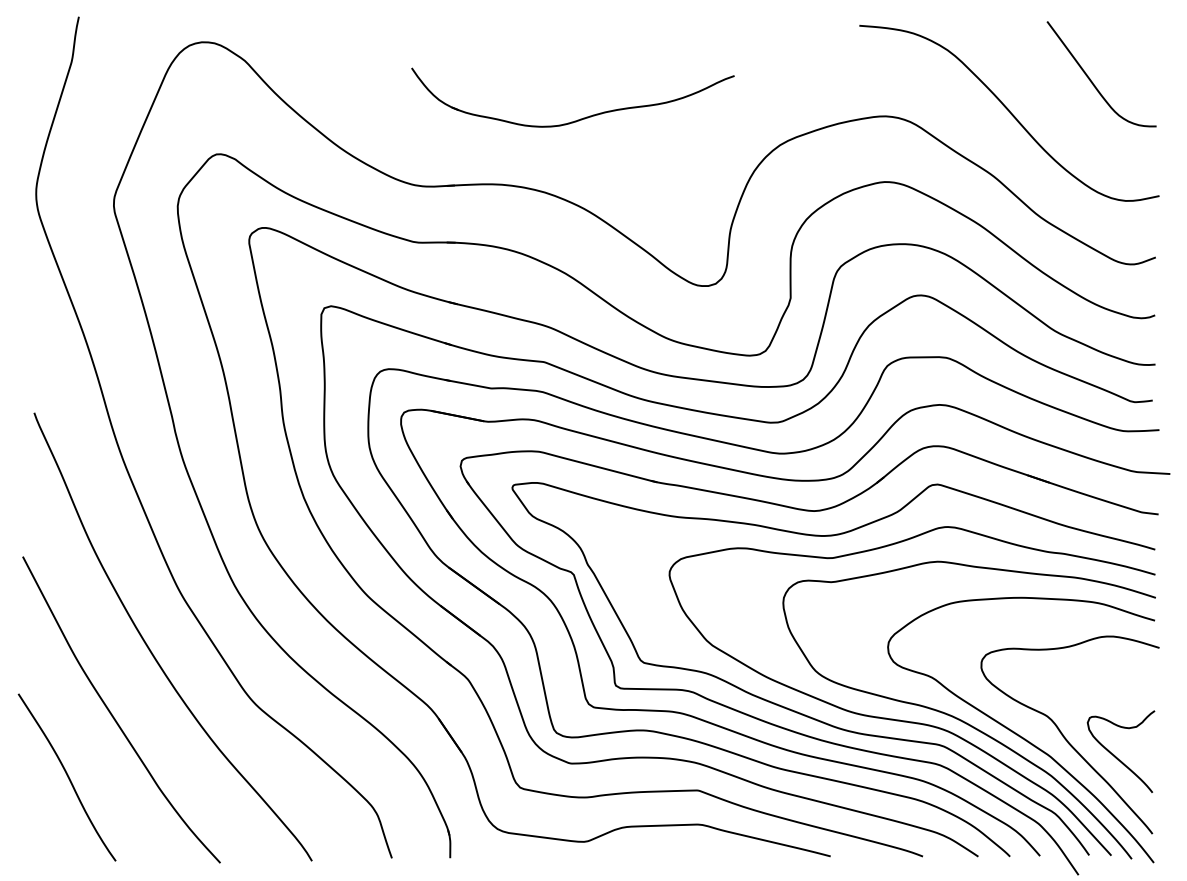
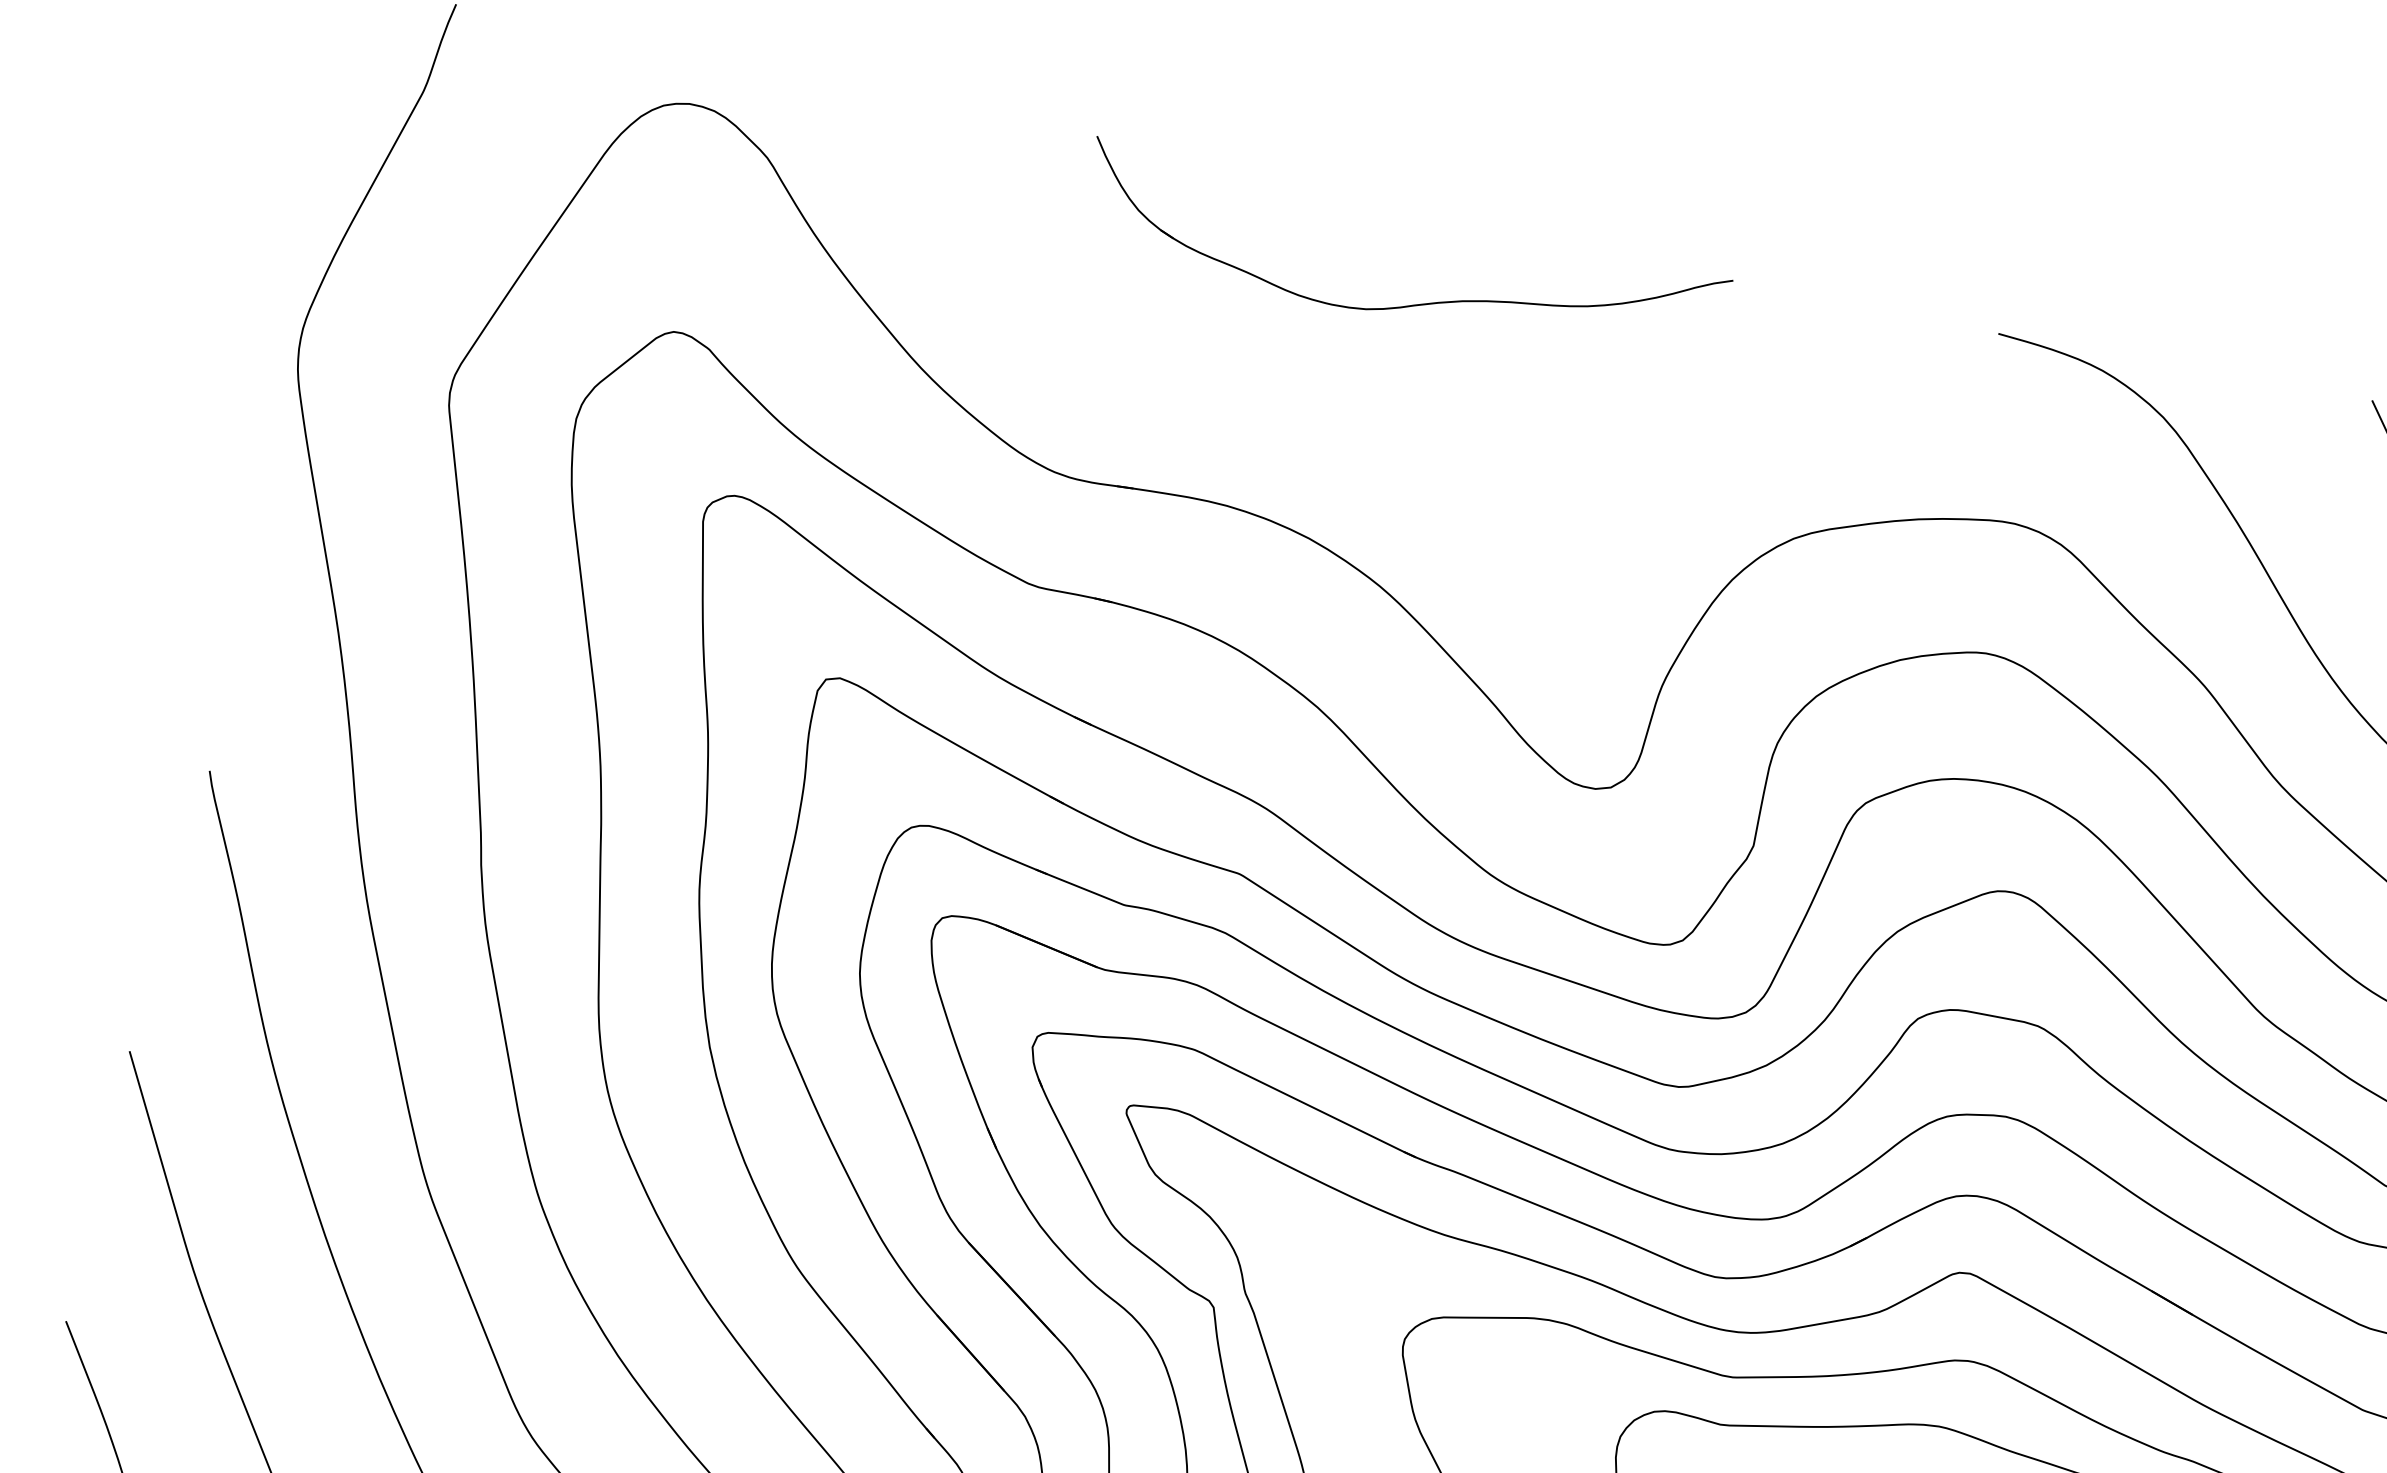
part: (580, 118) -> (1411, 303), moved

